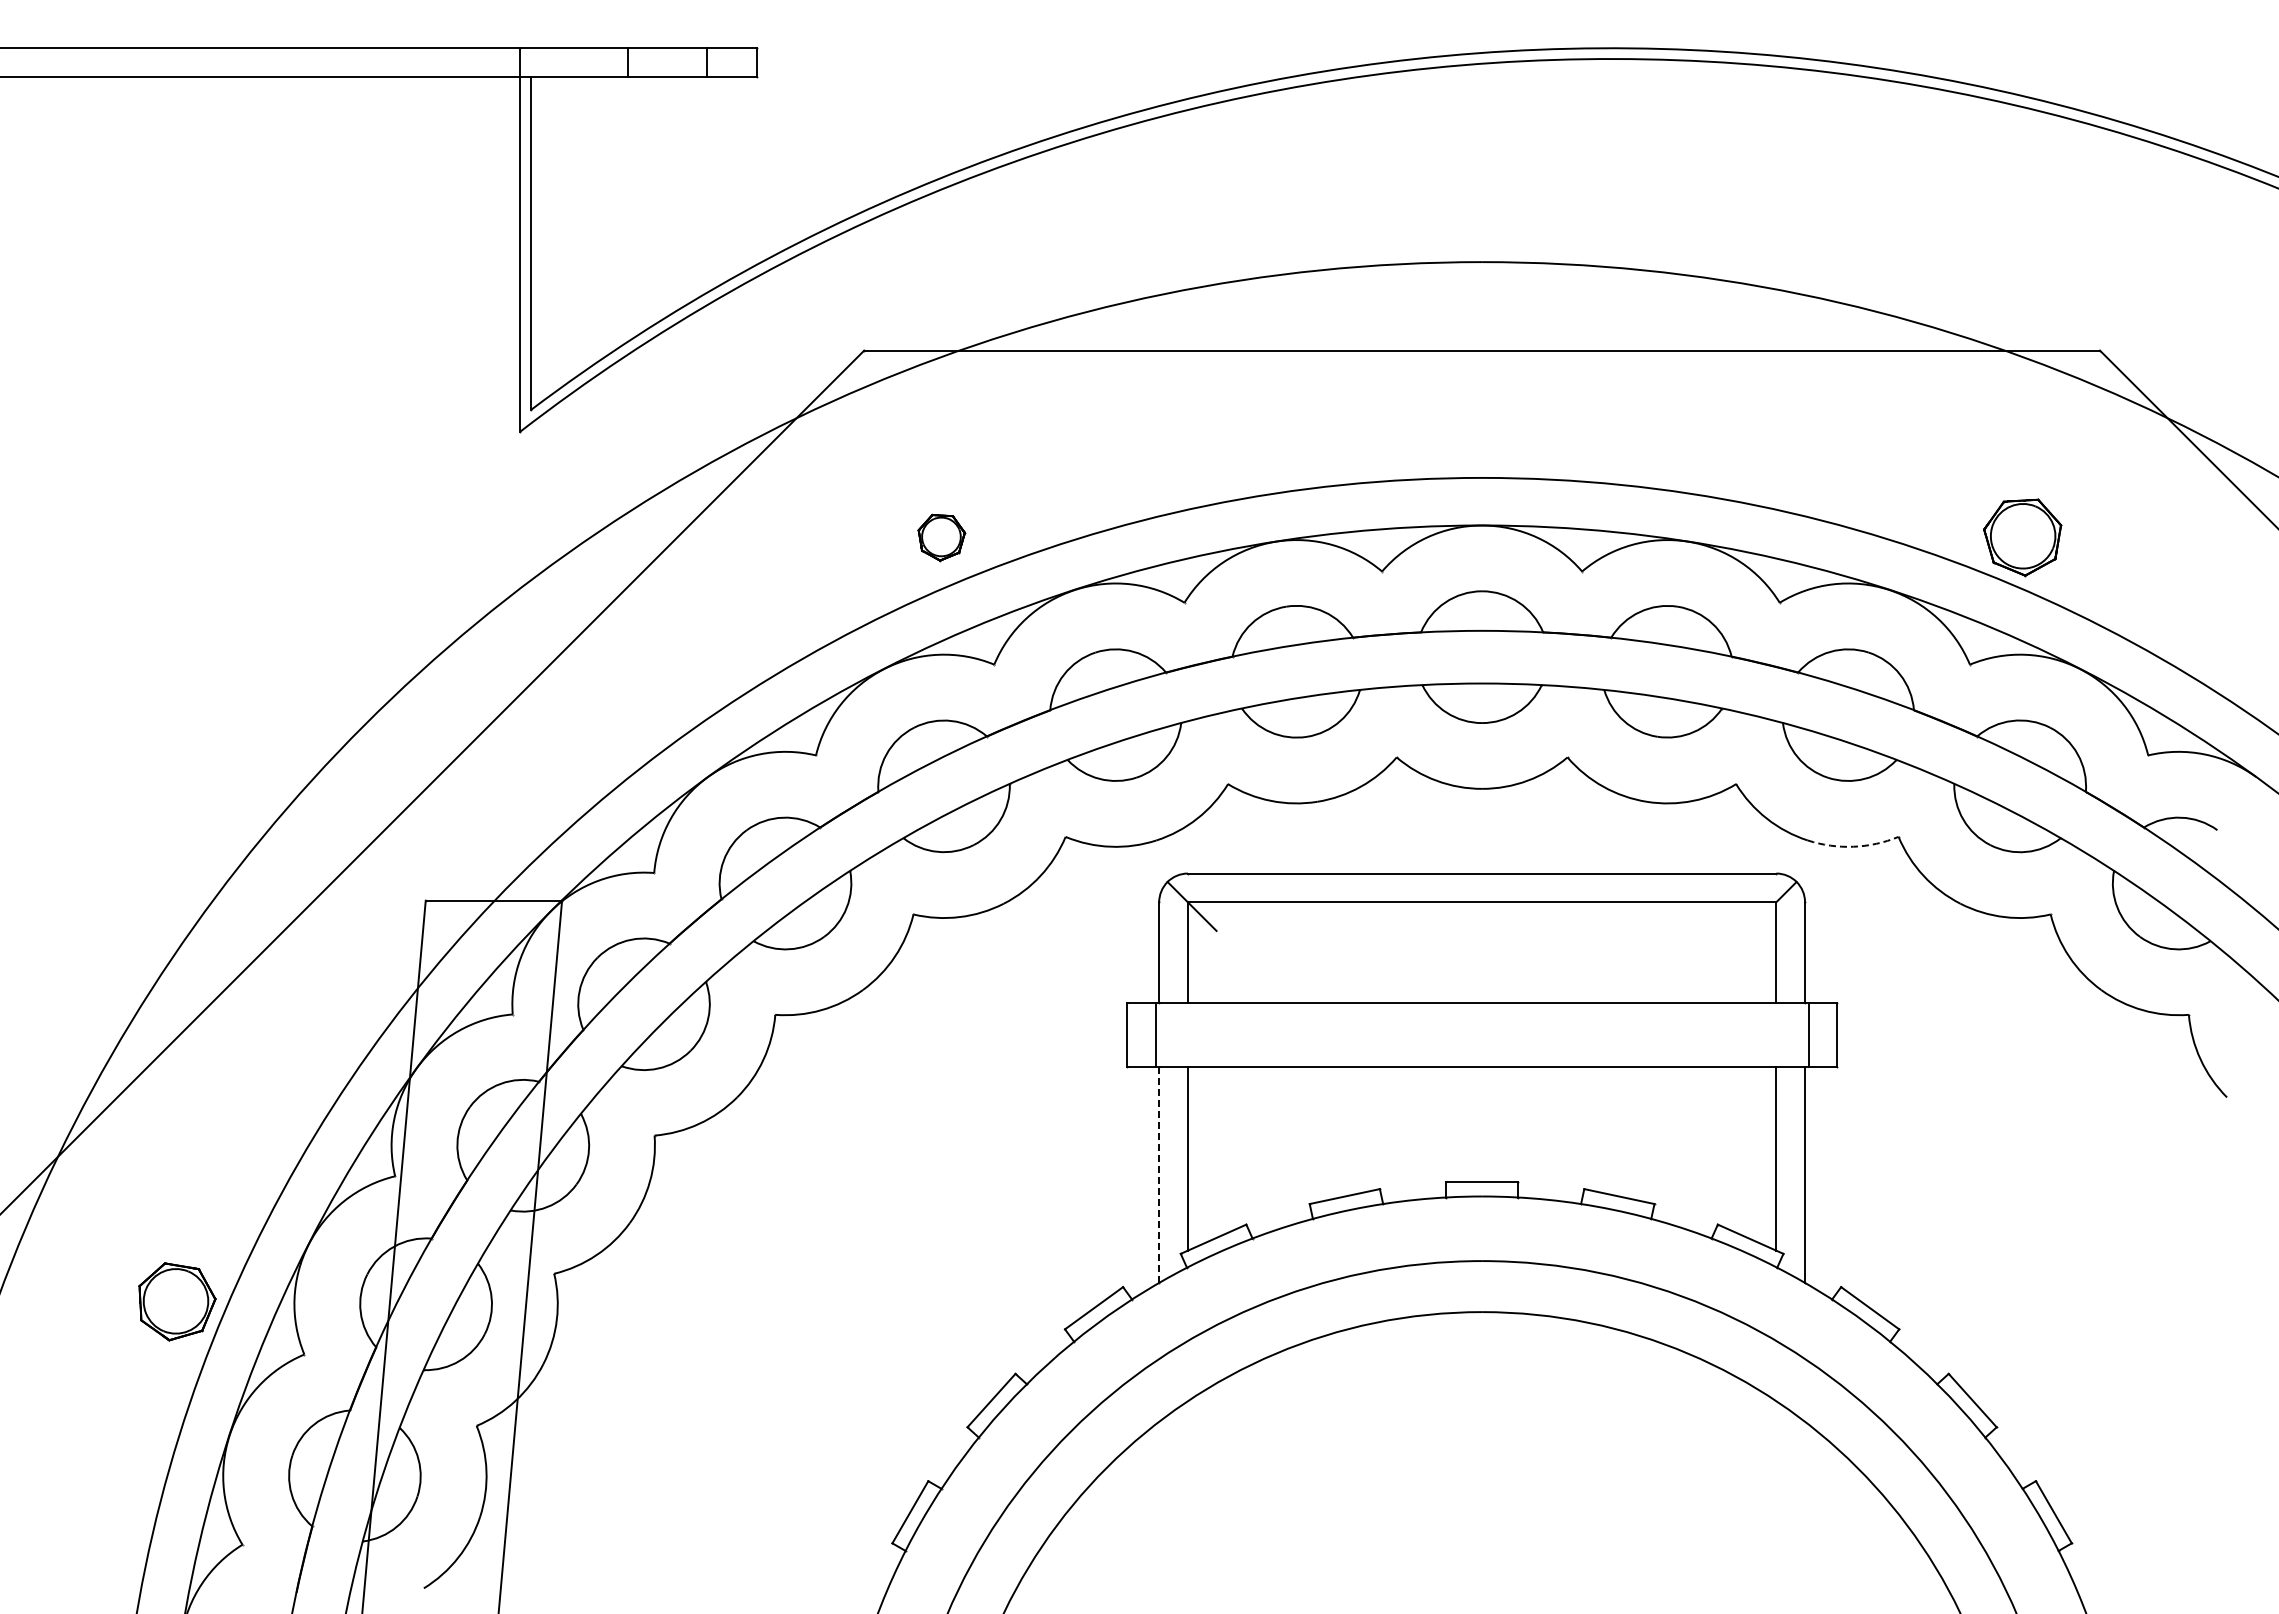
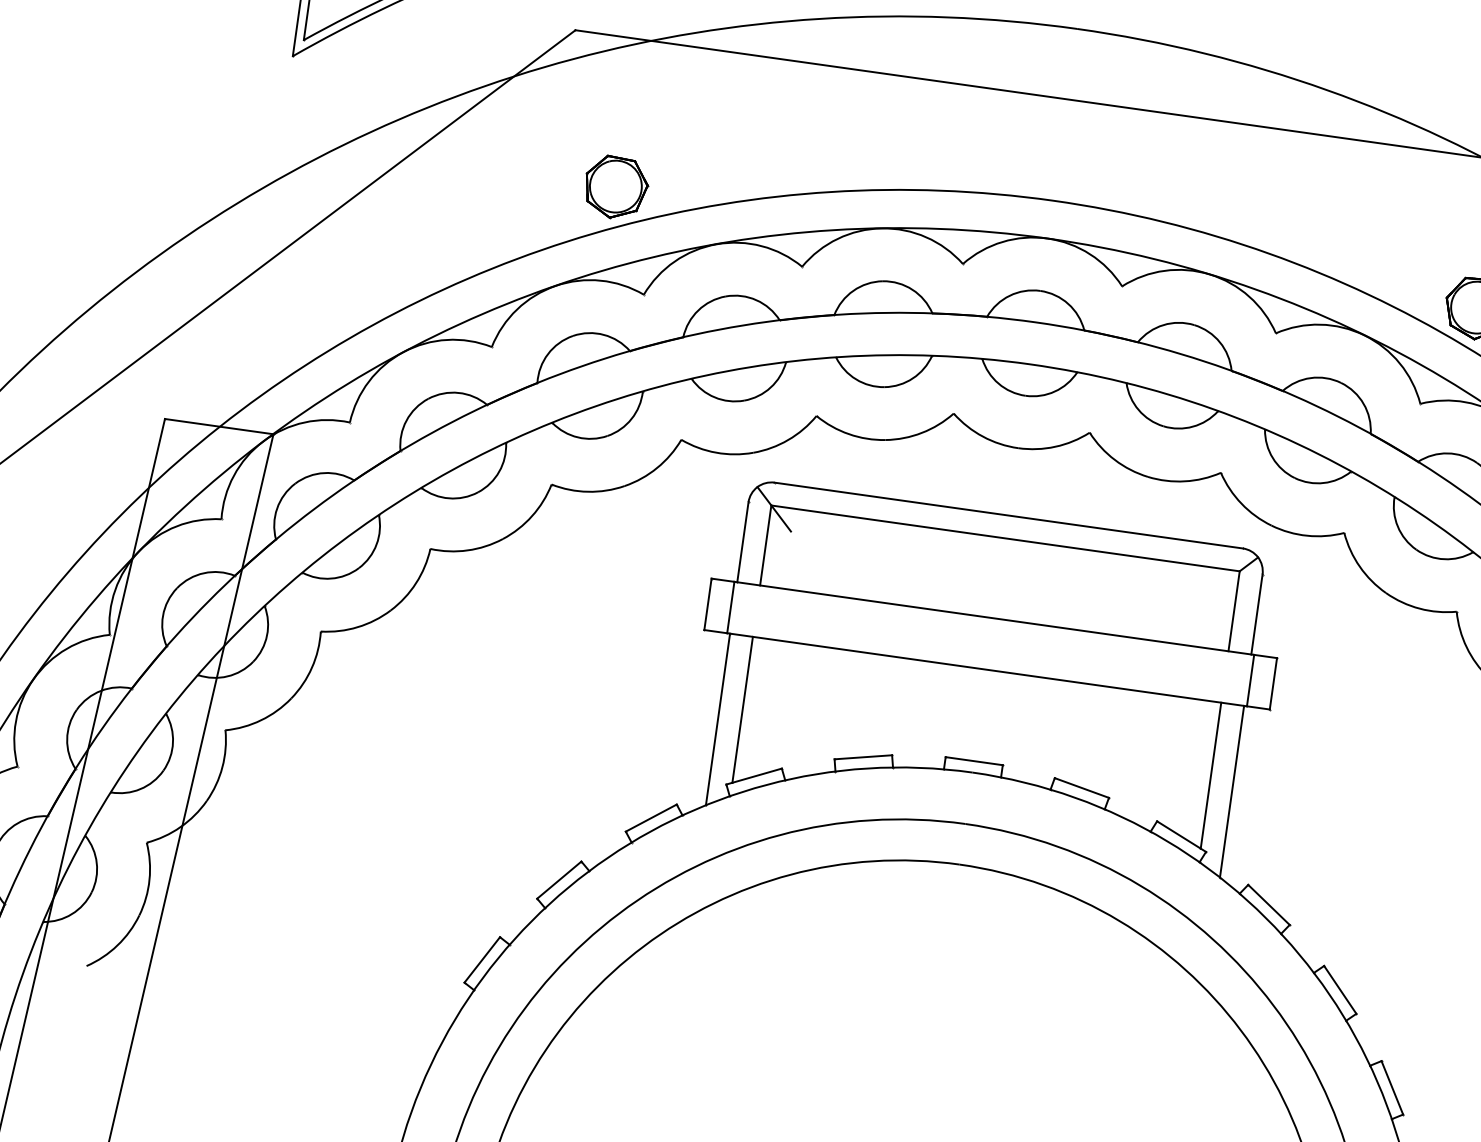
part: (941, 537) -> (616, 187), size x1.67
arc: (1853, 846) -> (1307, 535), dashed -> solid
line: (1159, 1175) -> (718, 719), dashed -> solid

